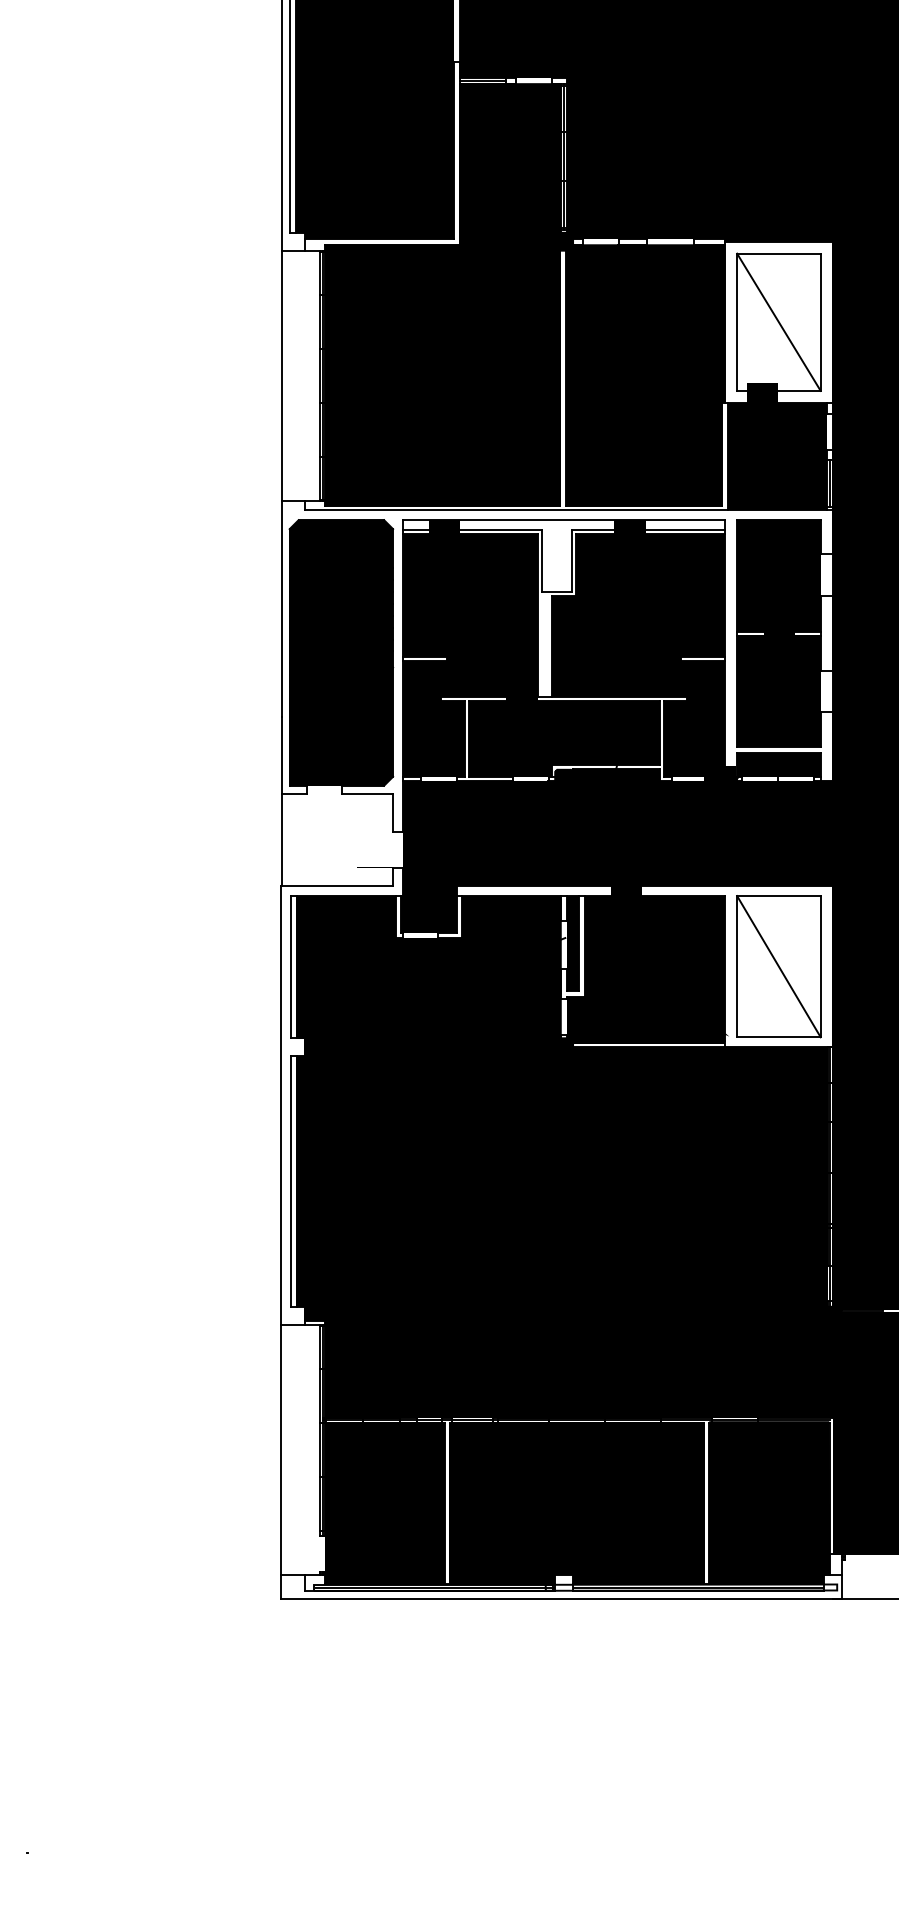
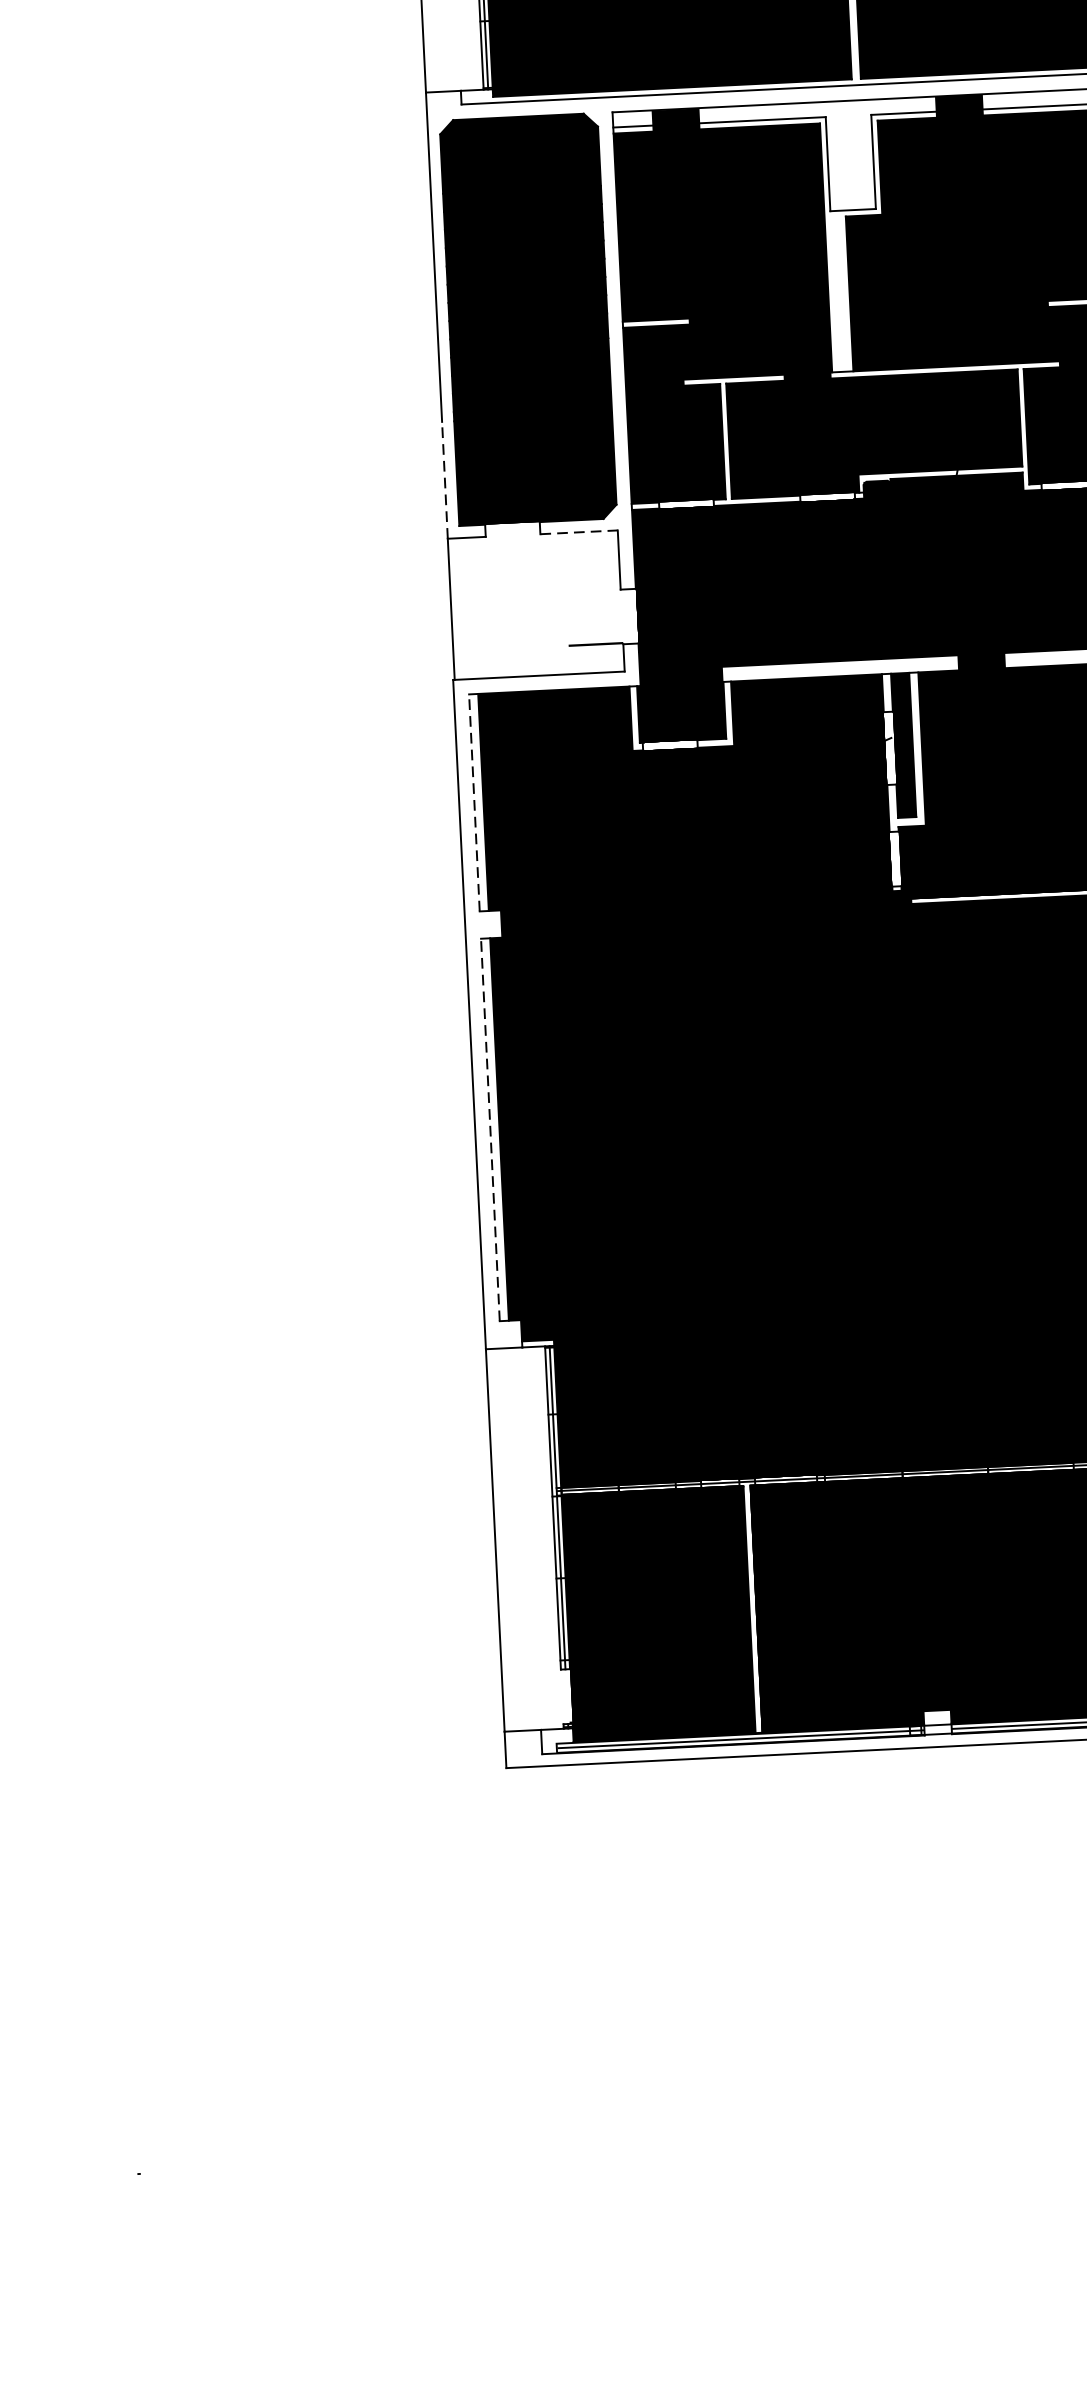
line: (281, 754) -> (444, 479), solid -> dashed
line: (368, 793) -> (580, 532), solid -> dashed
line: (290, 966) -> (474, 801), solid -> dashed
line: (290, 1180) -> (490, 1128), solid -> dashed

